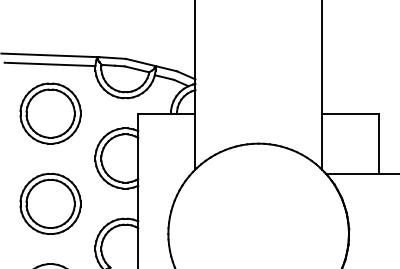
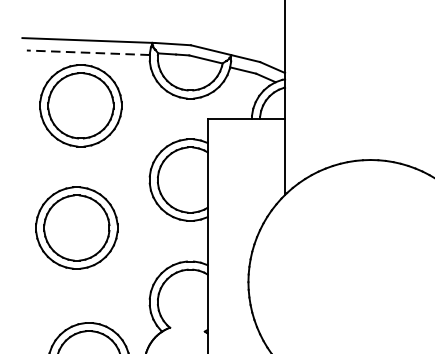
line: (49, 64) -> (87, 52), solid -> dashed
part: (50, 113) -> (80, 105), moved
part: (50, 203) -> (76, 227), moved

